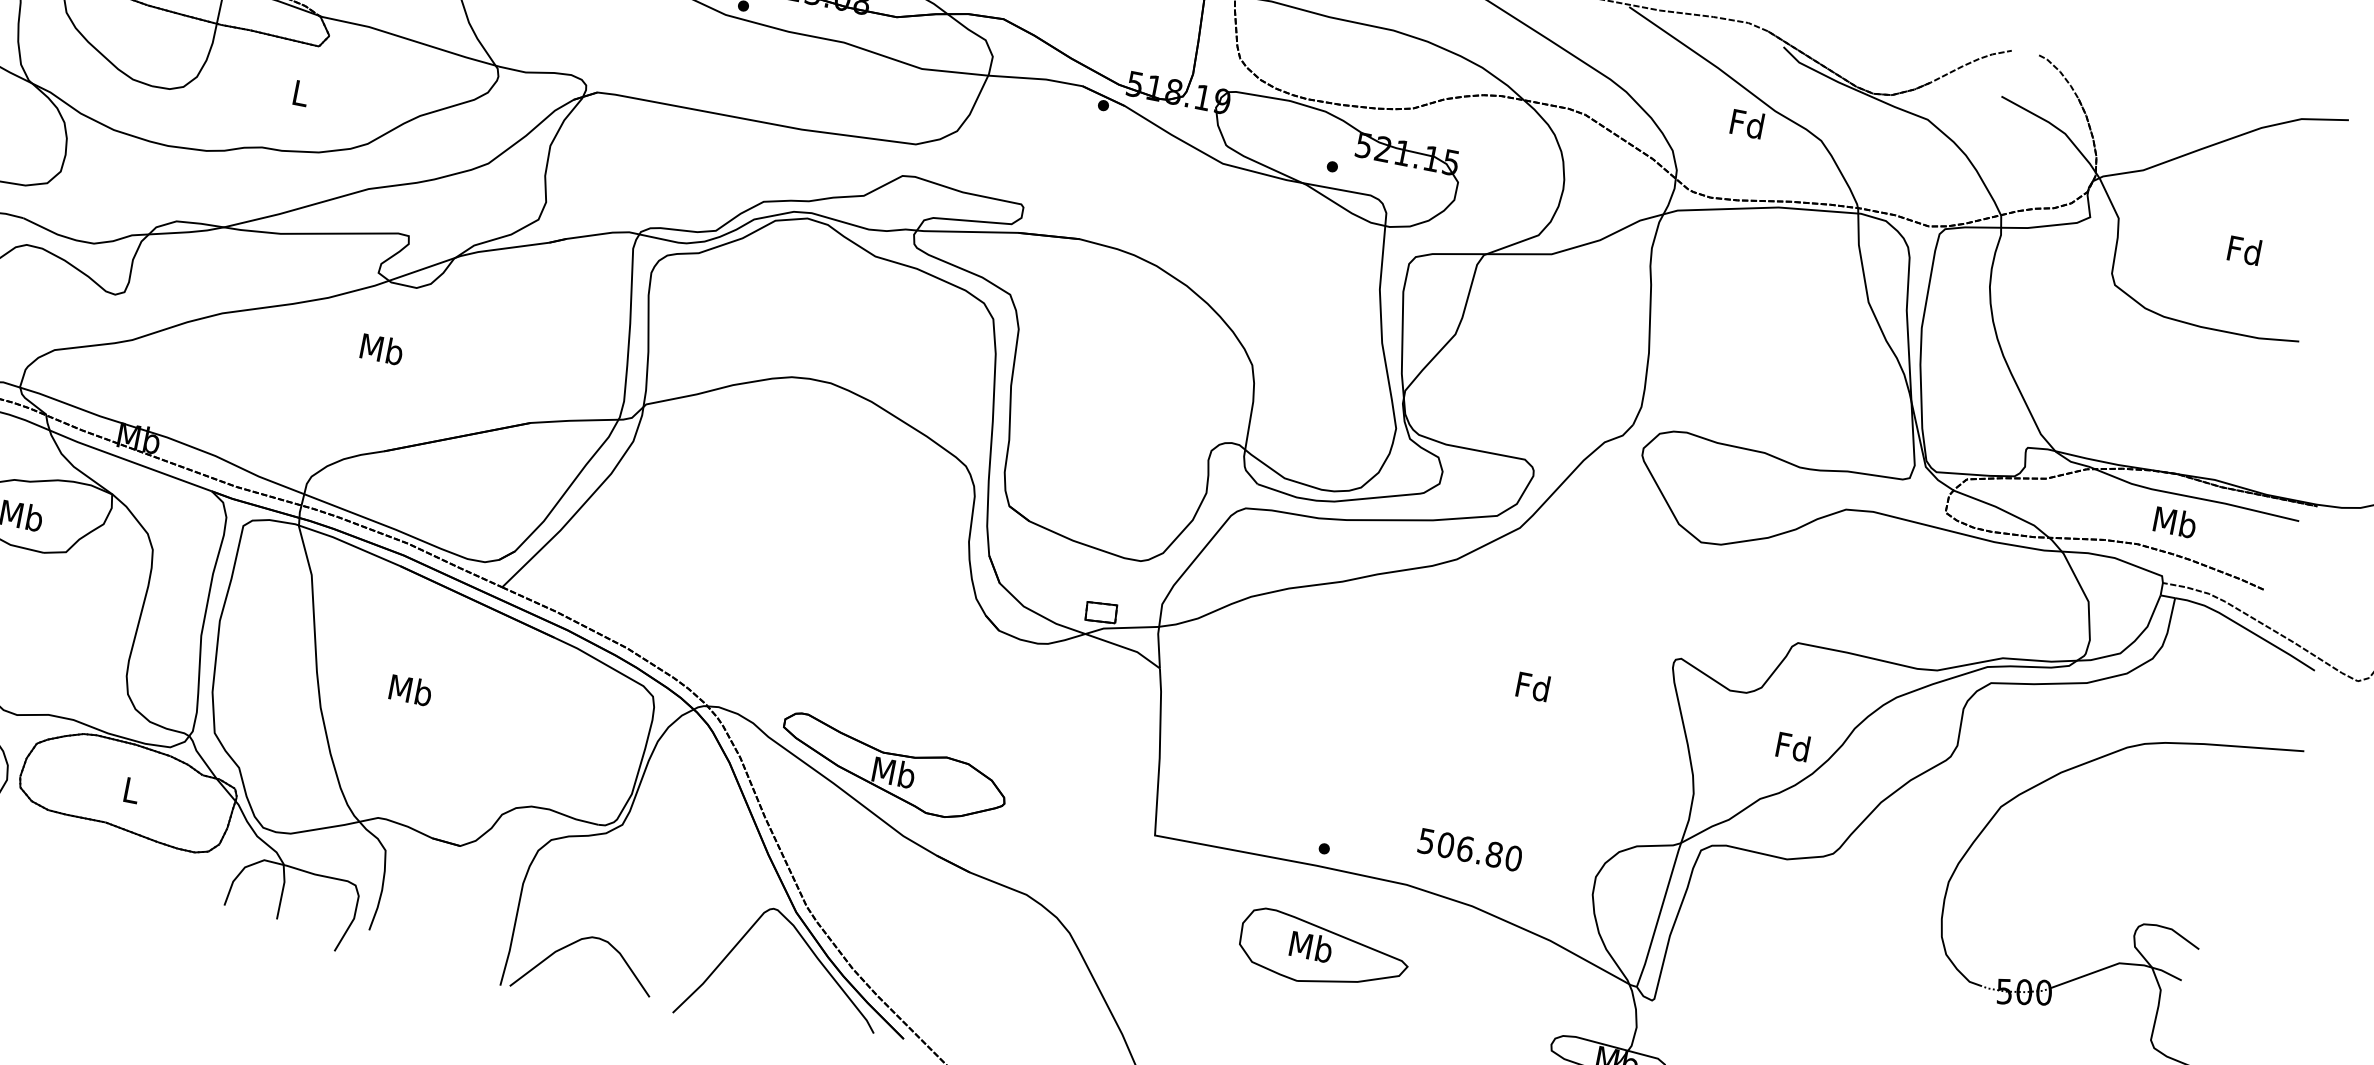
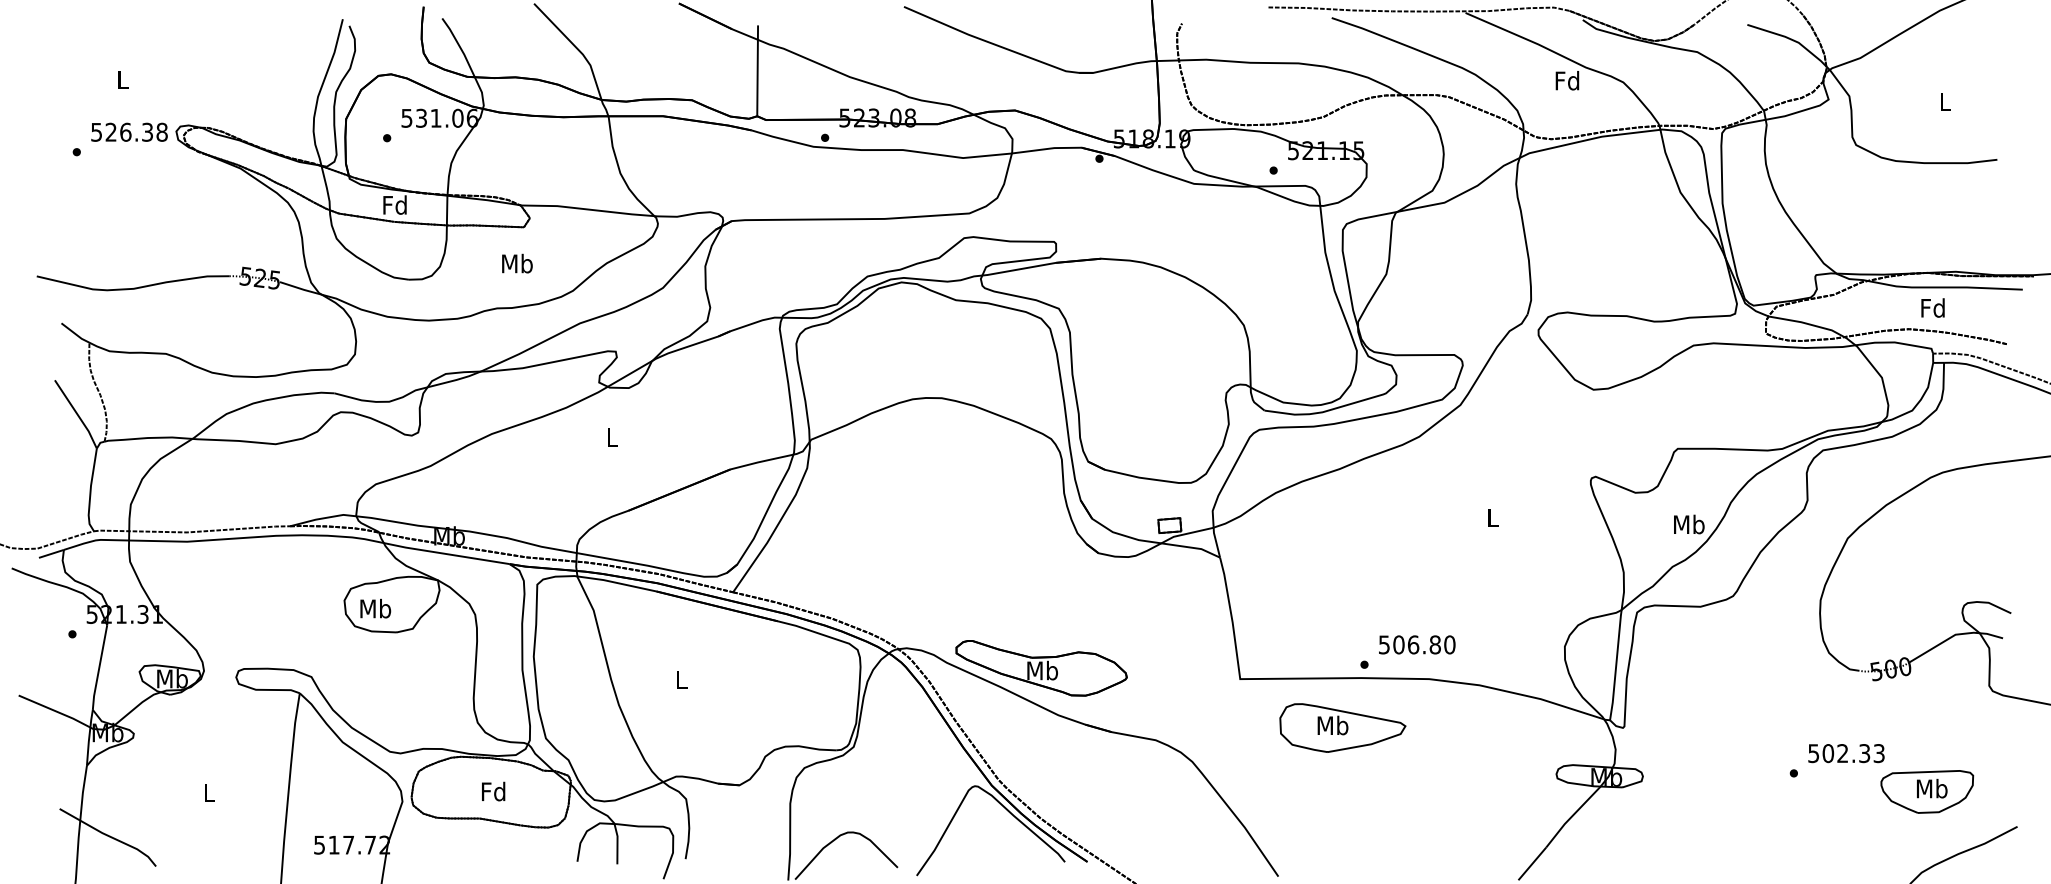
text: (300, 92) -> (517, 263), L -> Mb
text: (2244, 250) -> (1944, 101), Fd -> L
text: (382, 349) -> (612, 437), Mb -> L
text: (2175, 521) -> (1933, 307), Mb -> Fd
text: (1533, 686) -> (1492, 517), Fd -> L
text: (410, 689) -> (681, 679), Mb -> L
text: (1793, 746) -> (1689, 524), Fd -> Mb
text: (130, 790) -> (493, 791), L -> Fd
text: (1470, 849) -> (1417, 644), moved
part: (1323, 952) -> (1342, 727), moved

